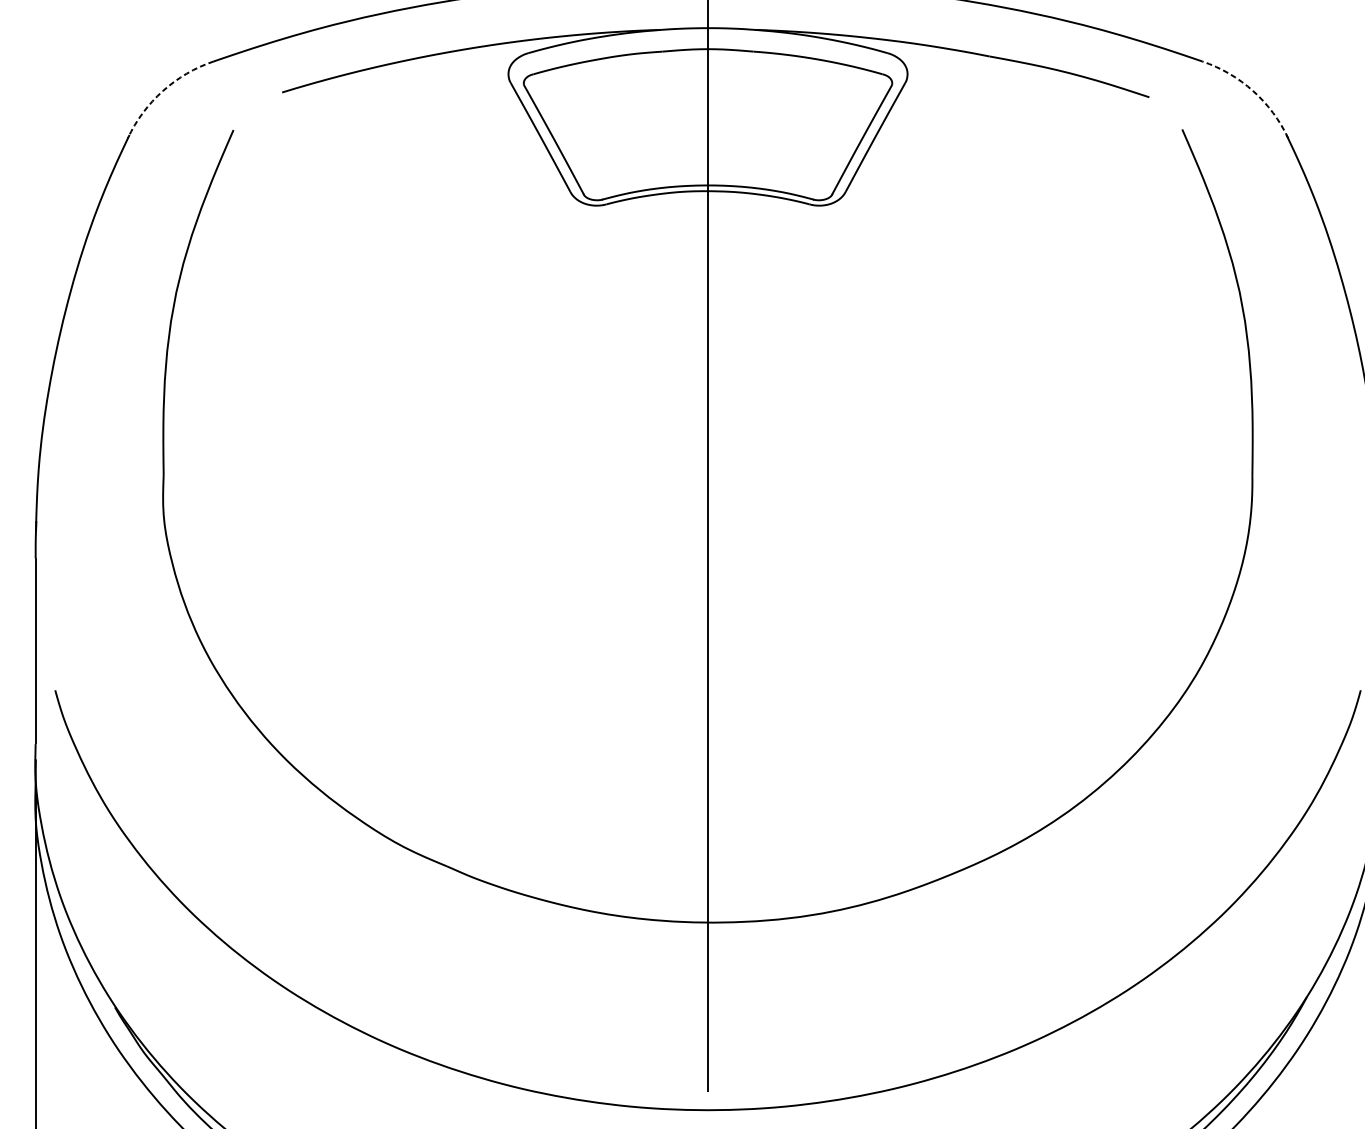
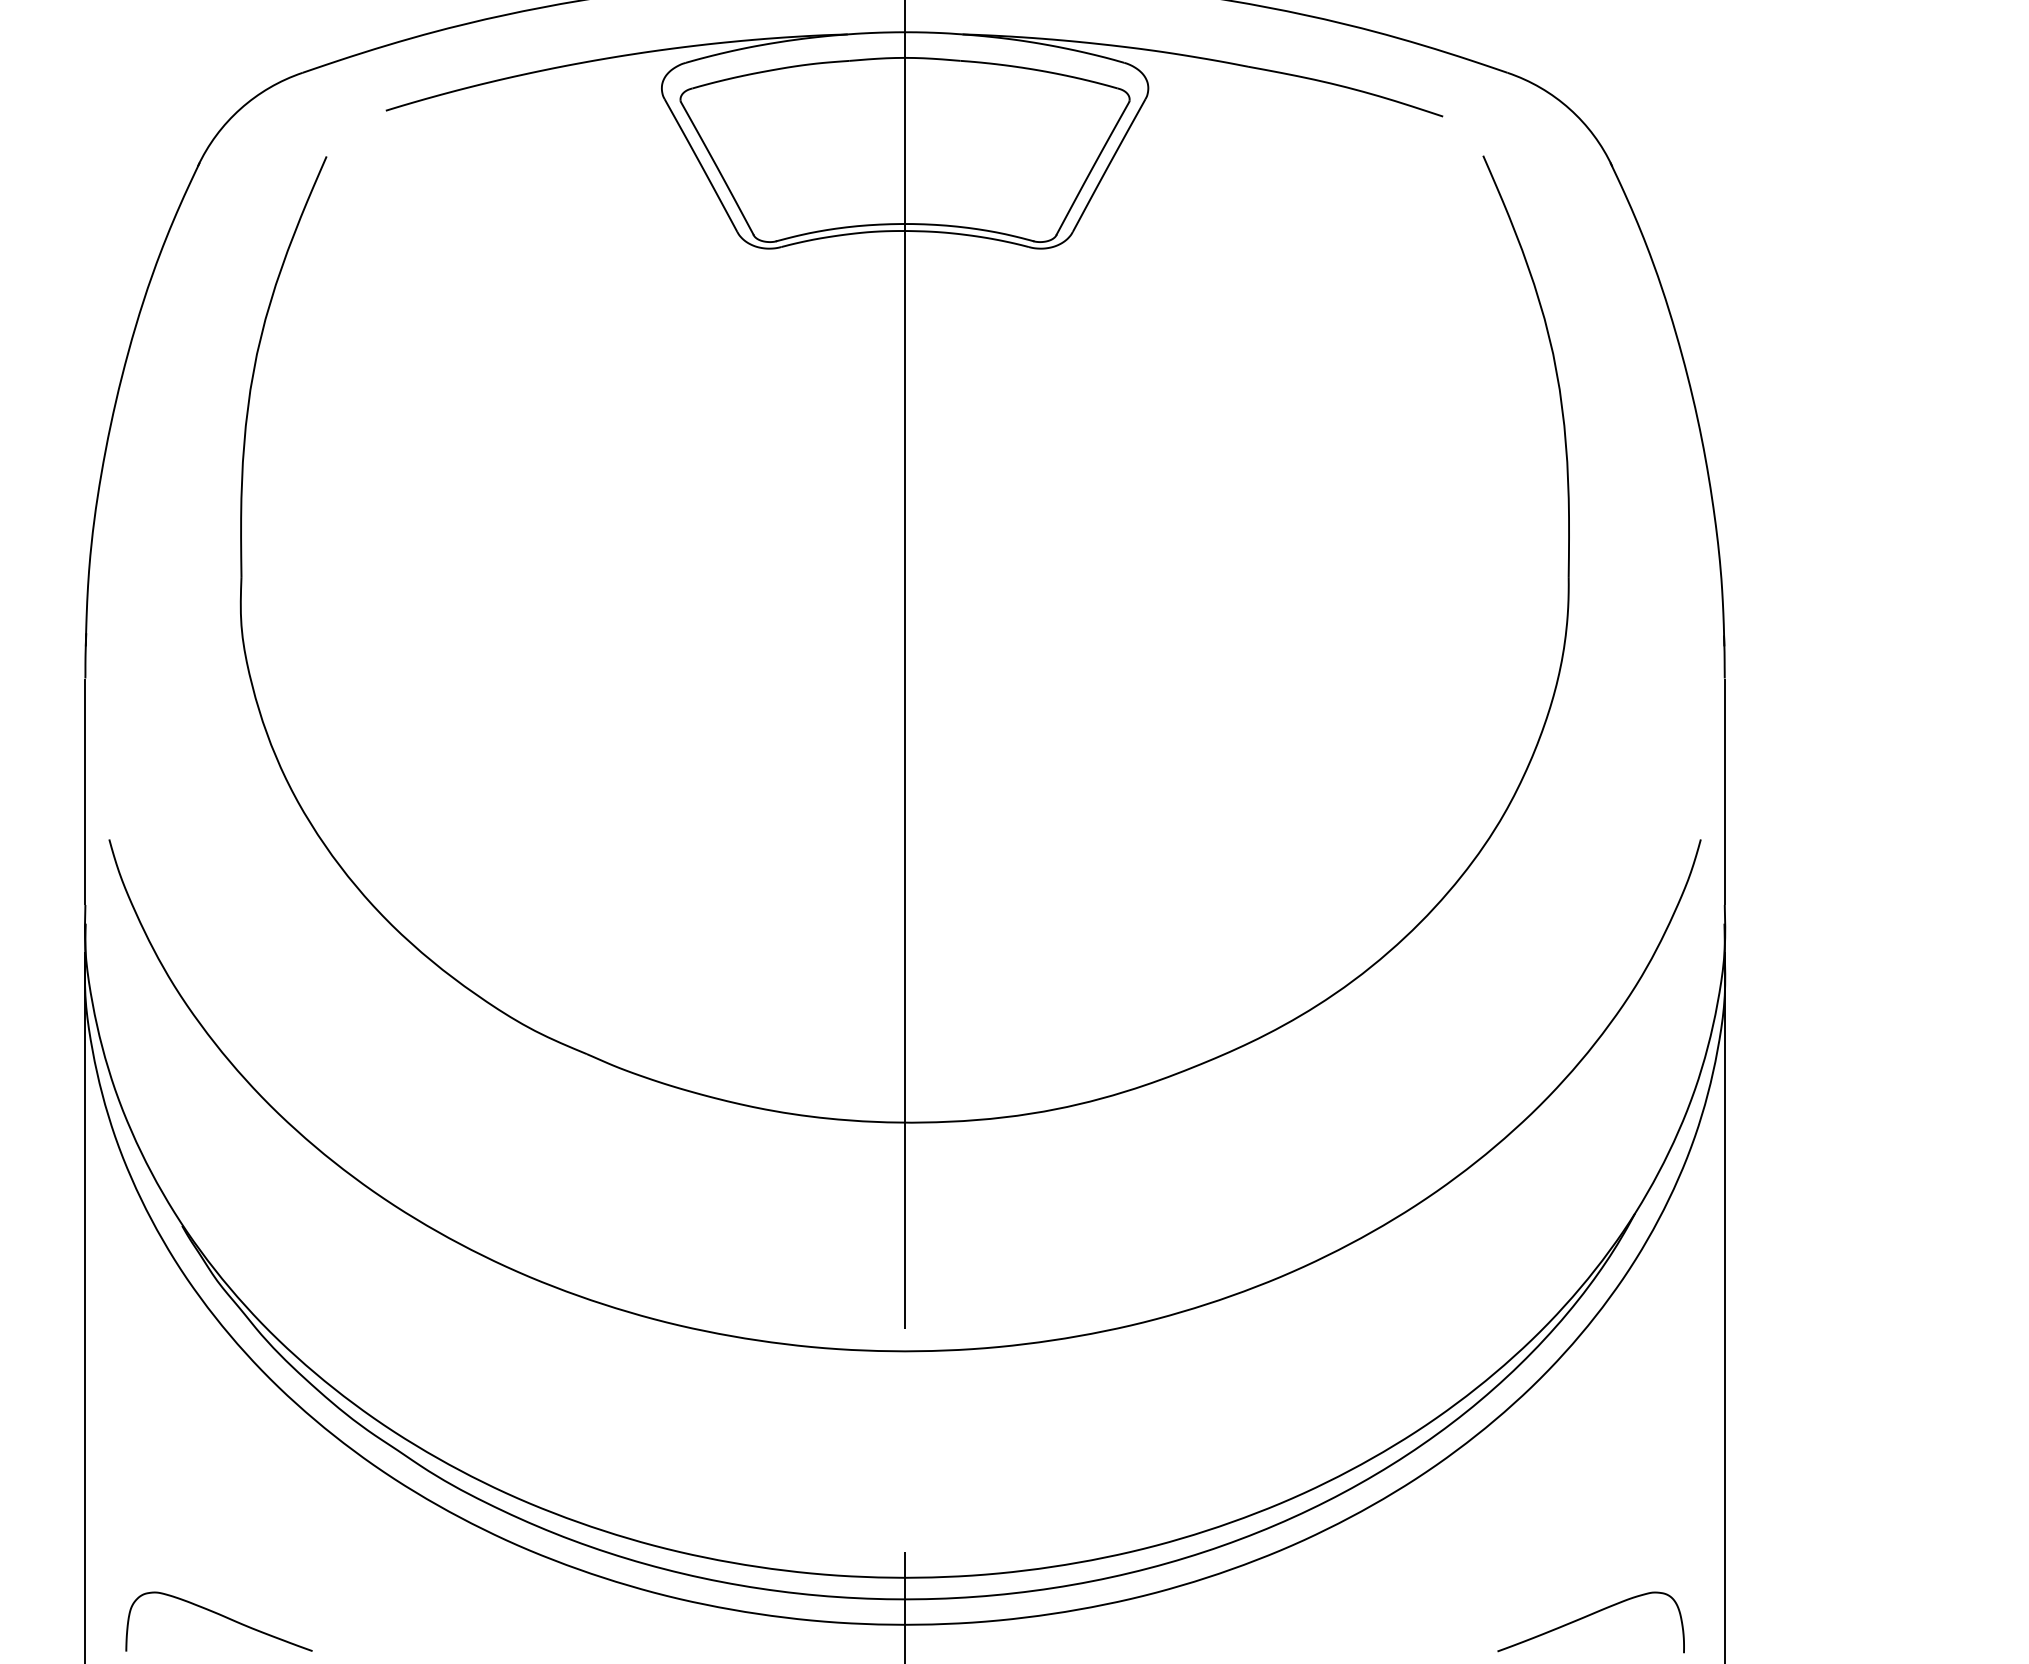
arc: (162, 90) -> (240, 108), dashed -> solid
arc: (1253, 90) -> (1569, 108), dashed -> solid

